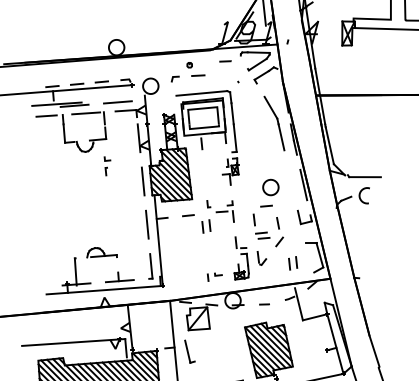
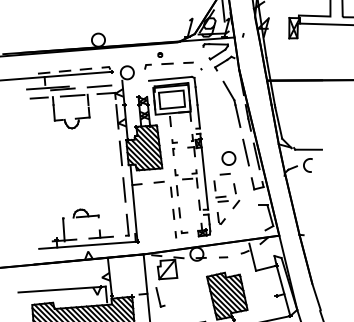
line: (225, 61) -> (188, 62), moved
part: (107, 166) -> (174, 147), moved
line: (290, 180) -> (245, 152), added
line: (242, 211) -> (204, 178), added
part: (292, 263) -> (176, 213), moved

